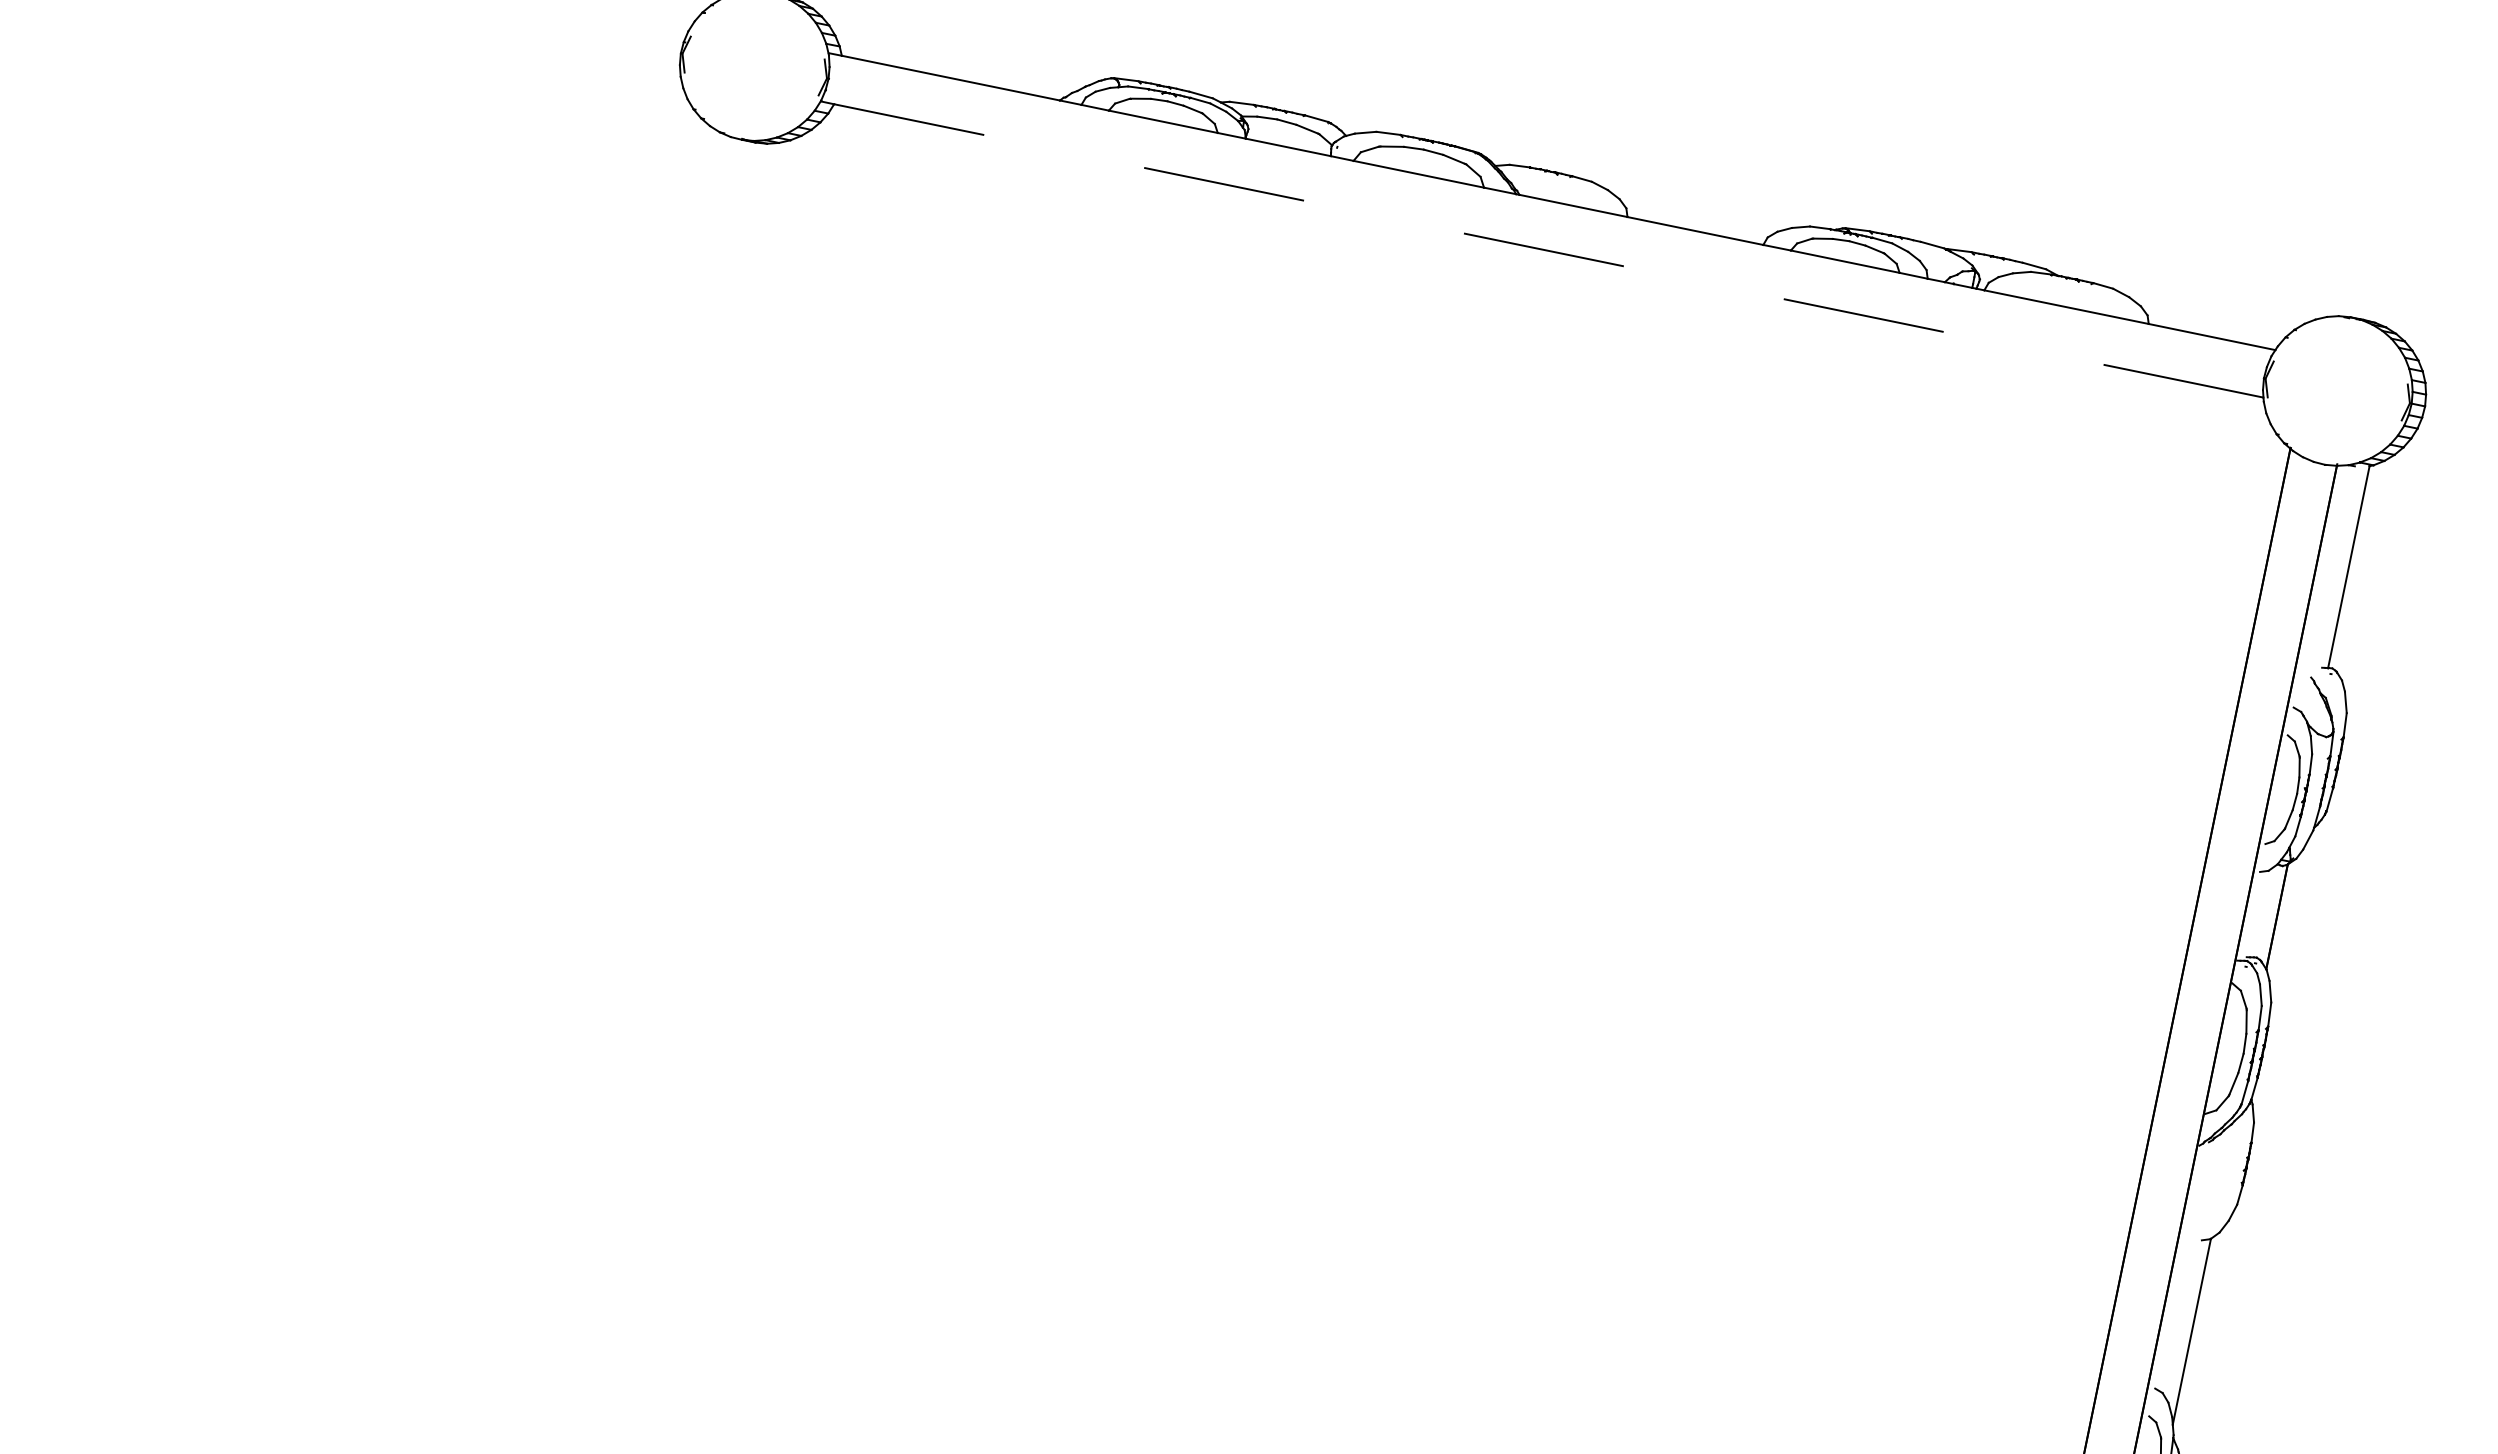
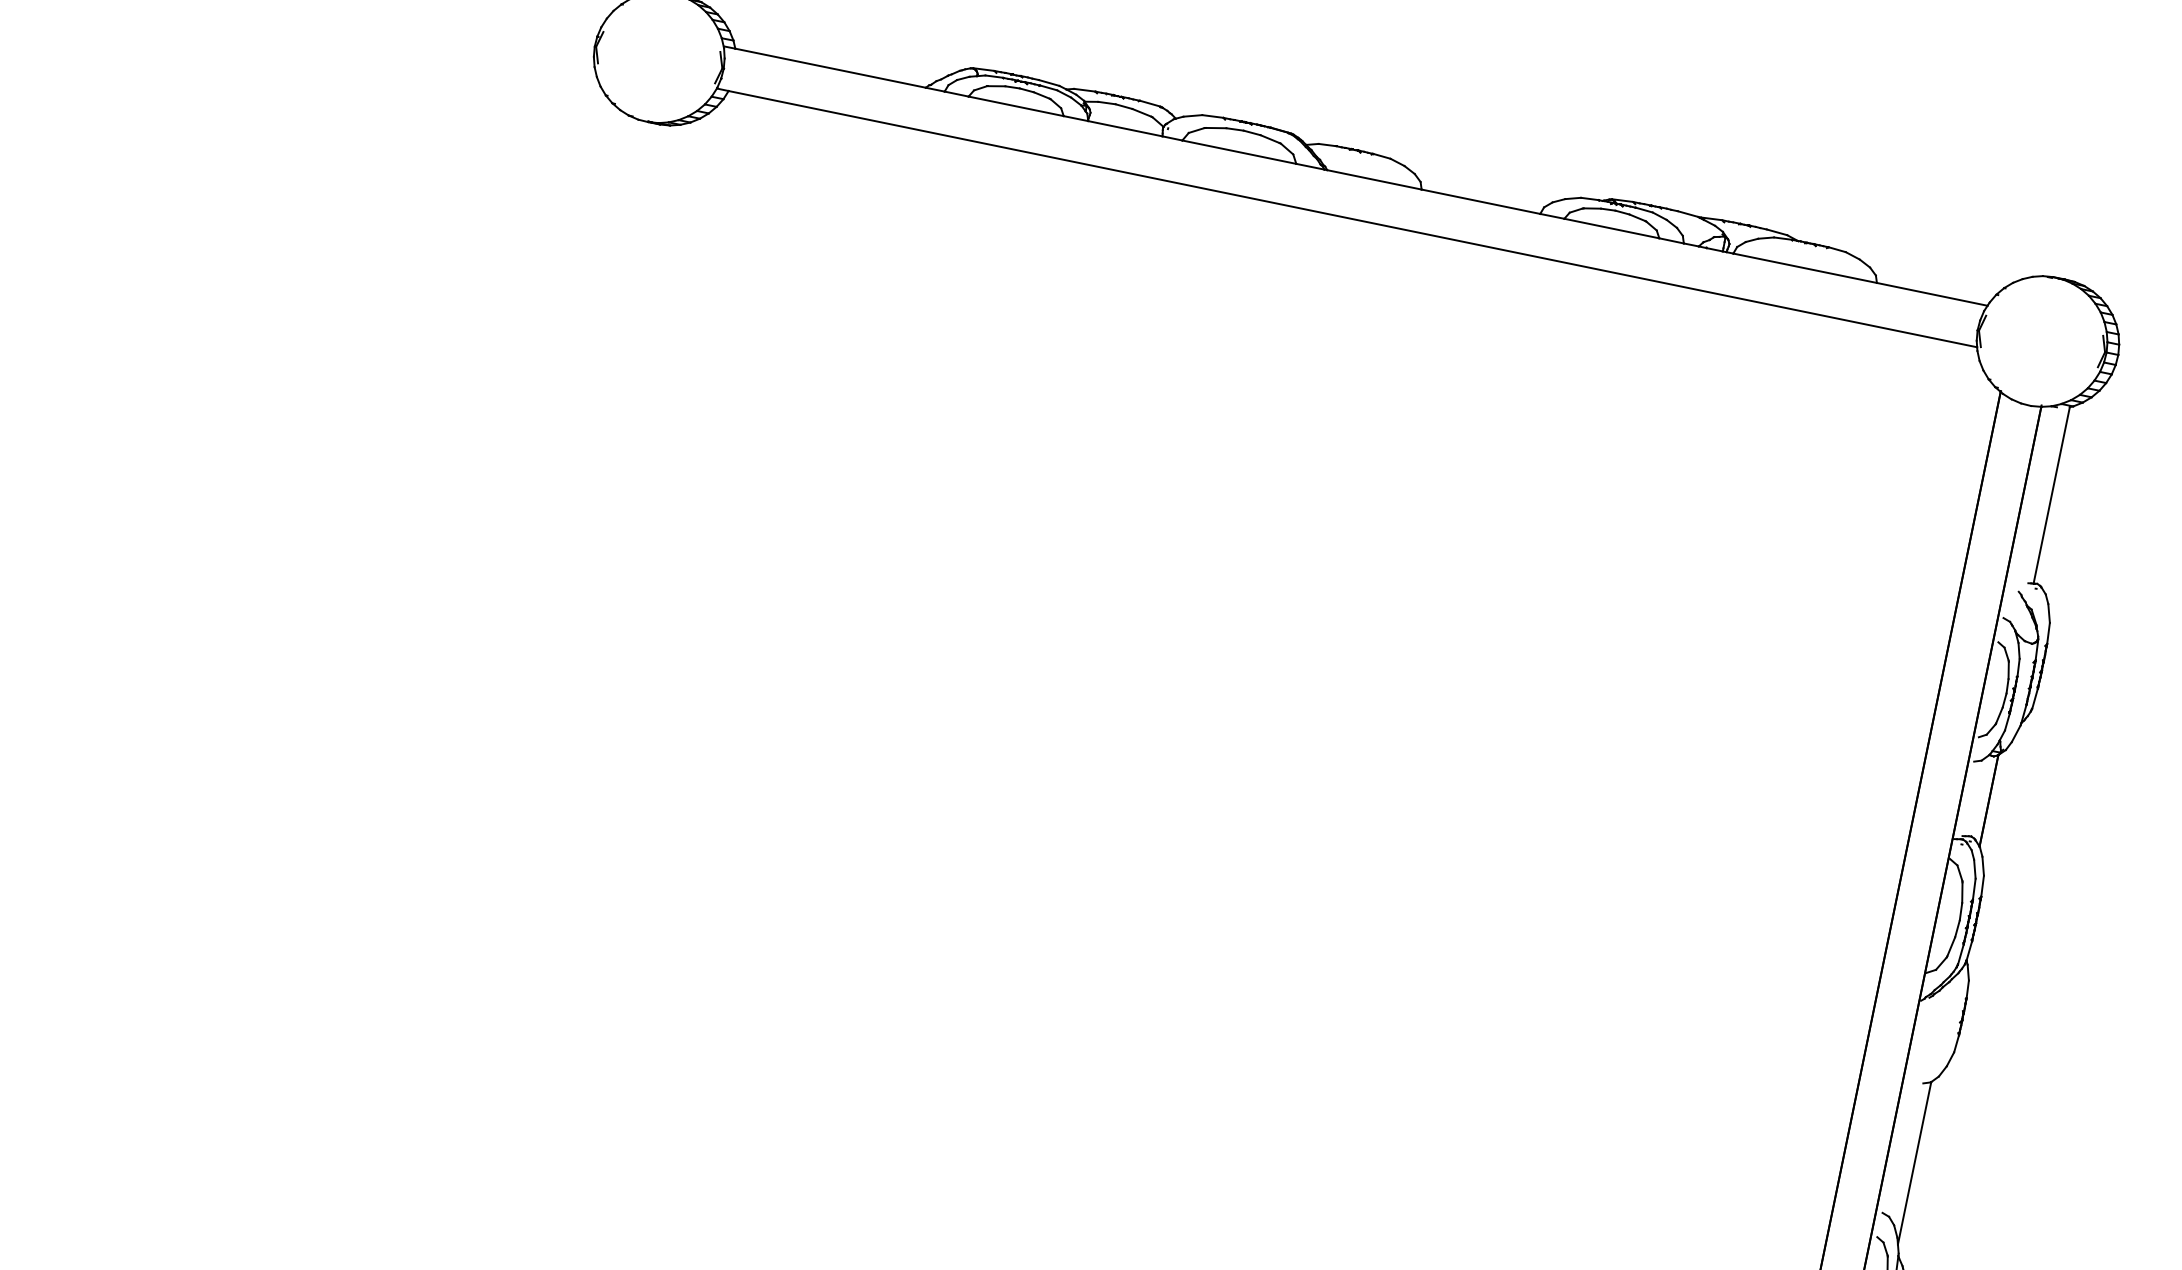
line: (1548, 250) -> (1352, 218), dashed -> solid

